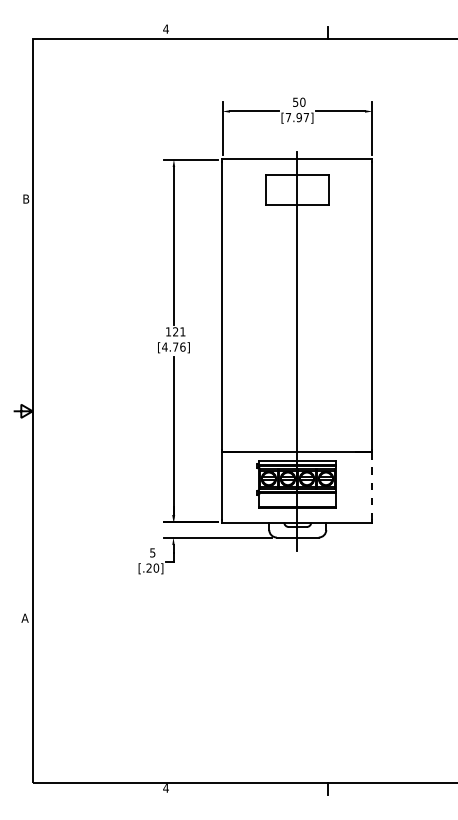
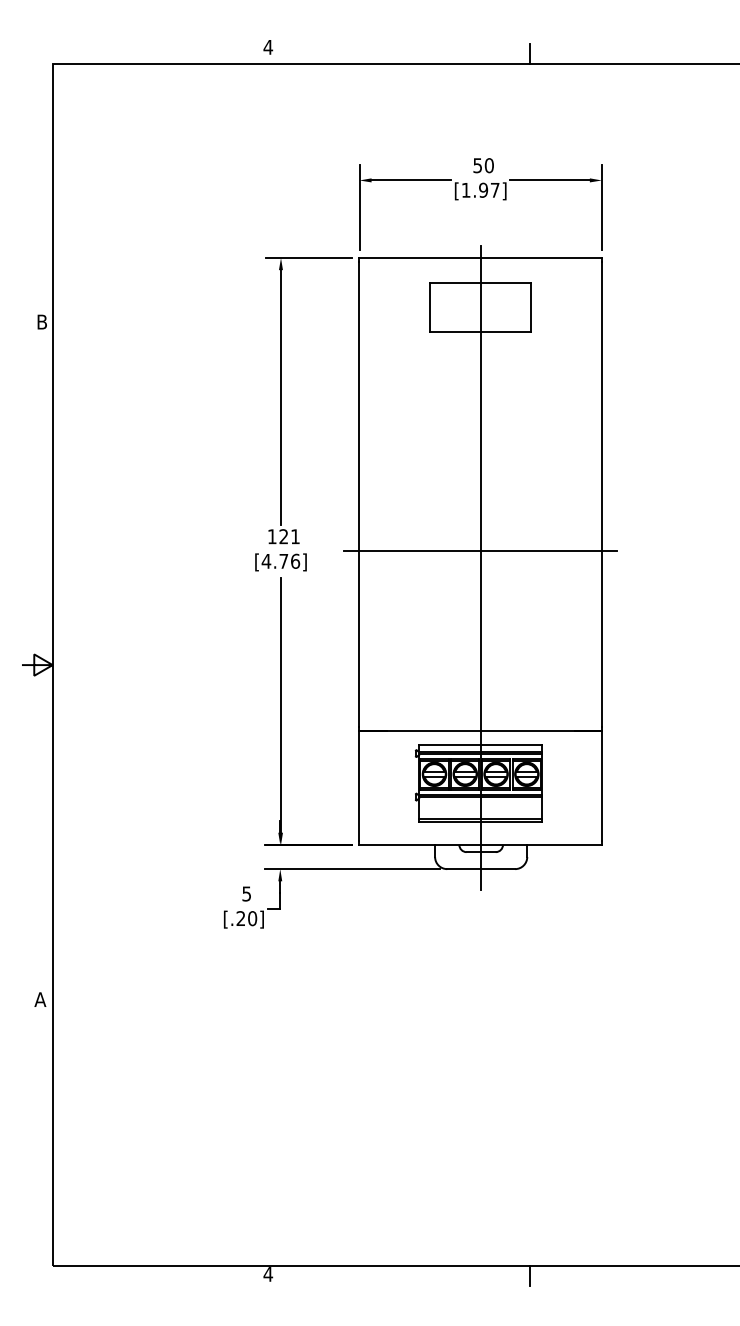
text: (288, 117) -> (466, 190), [7.97] -> [1.97]
line: (297, 340) -> (480, 550), added
line: (372, 486) -> (601, 786), dashed -> solid

